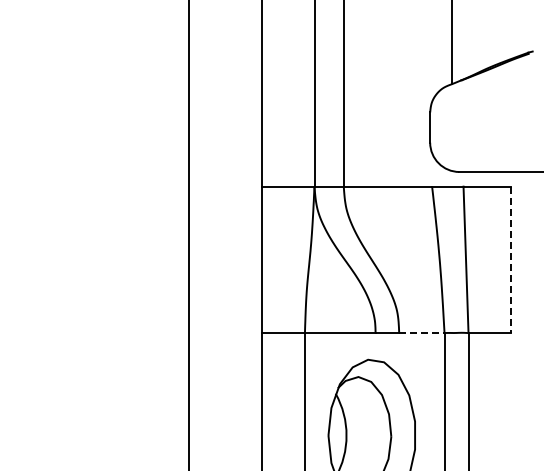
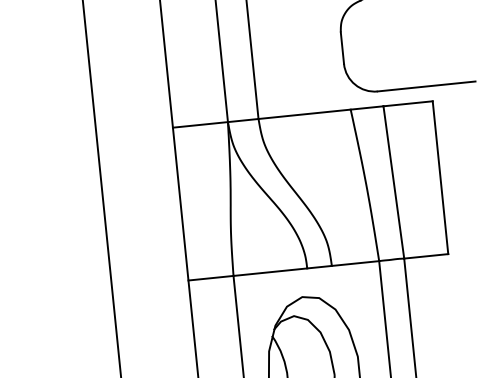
line: (510, 260) -> (440, 178), dashed -> solid
line: (421, 333) -> (355, 264), dashed -> solid

